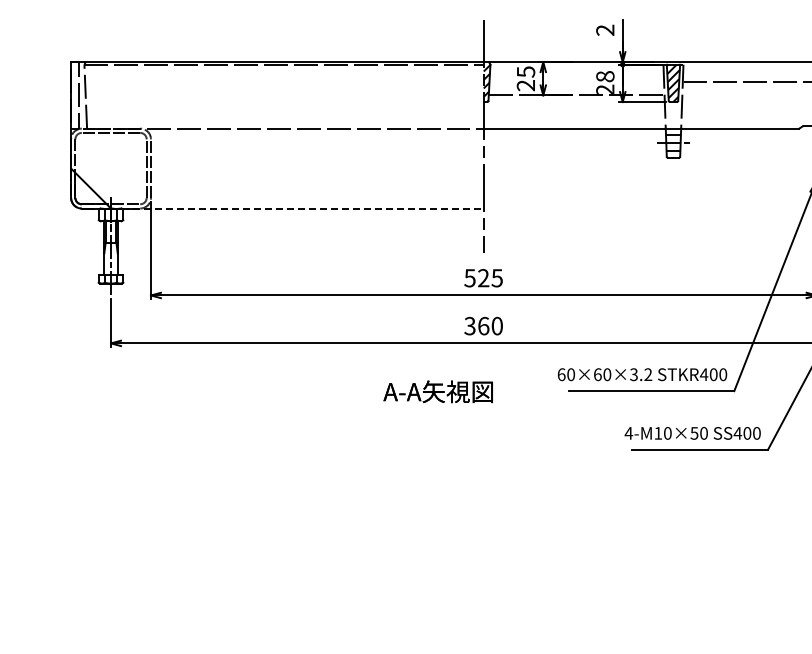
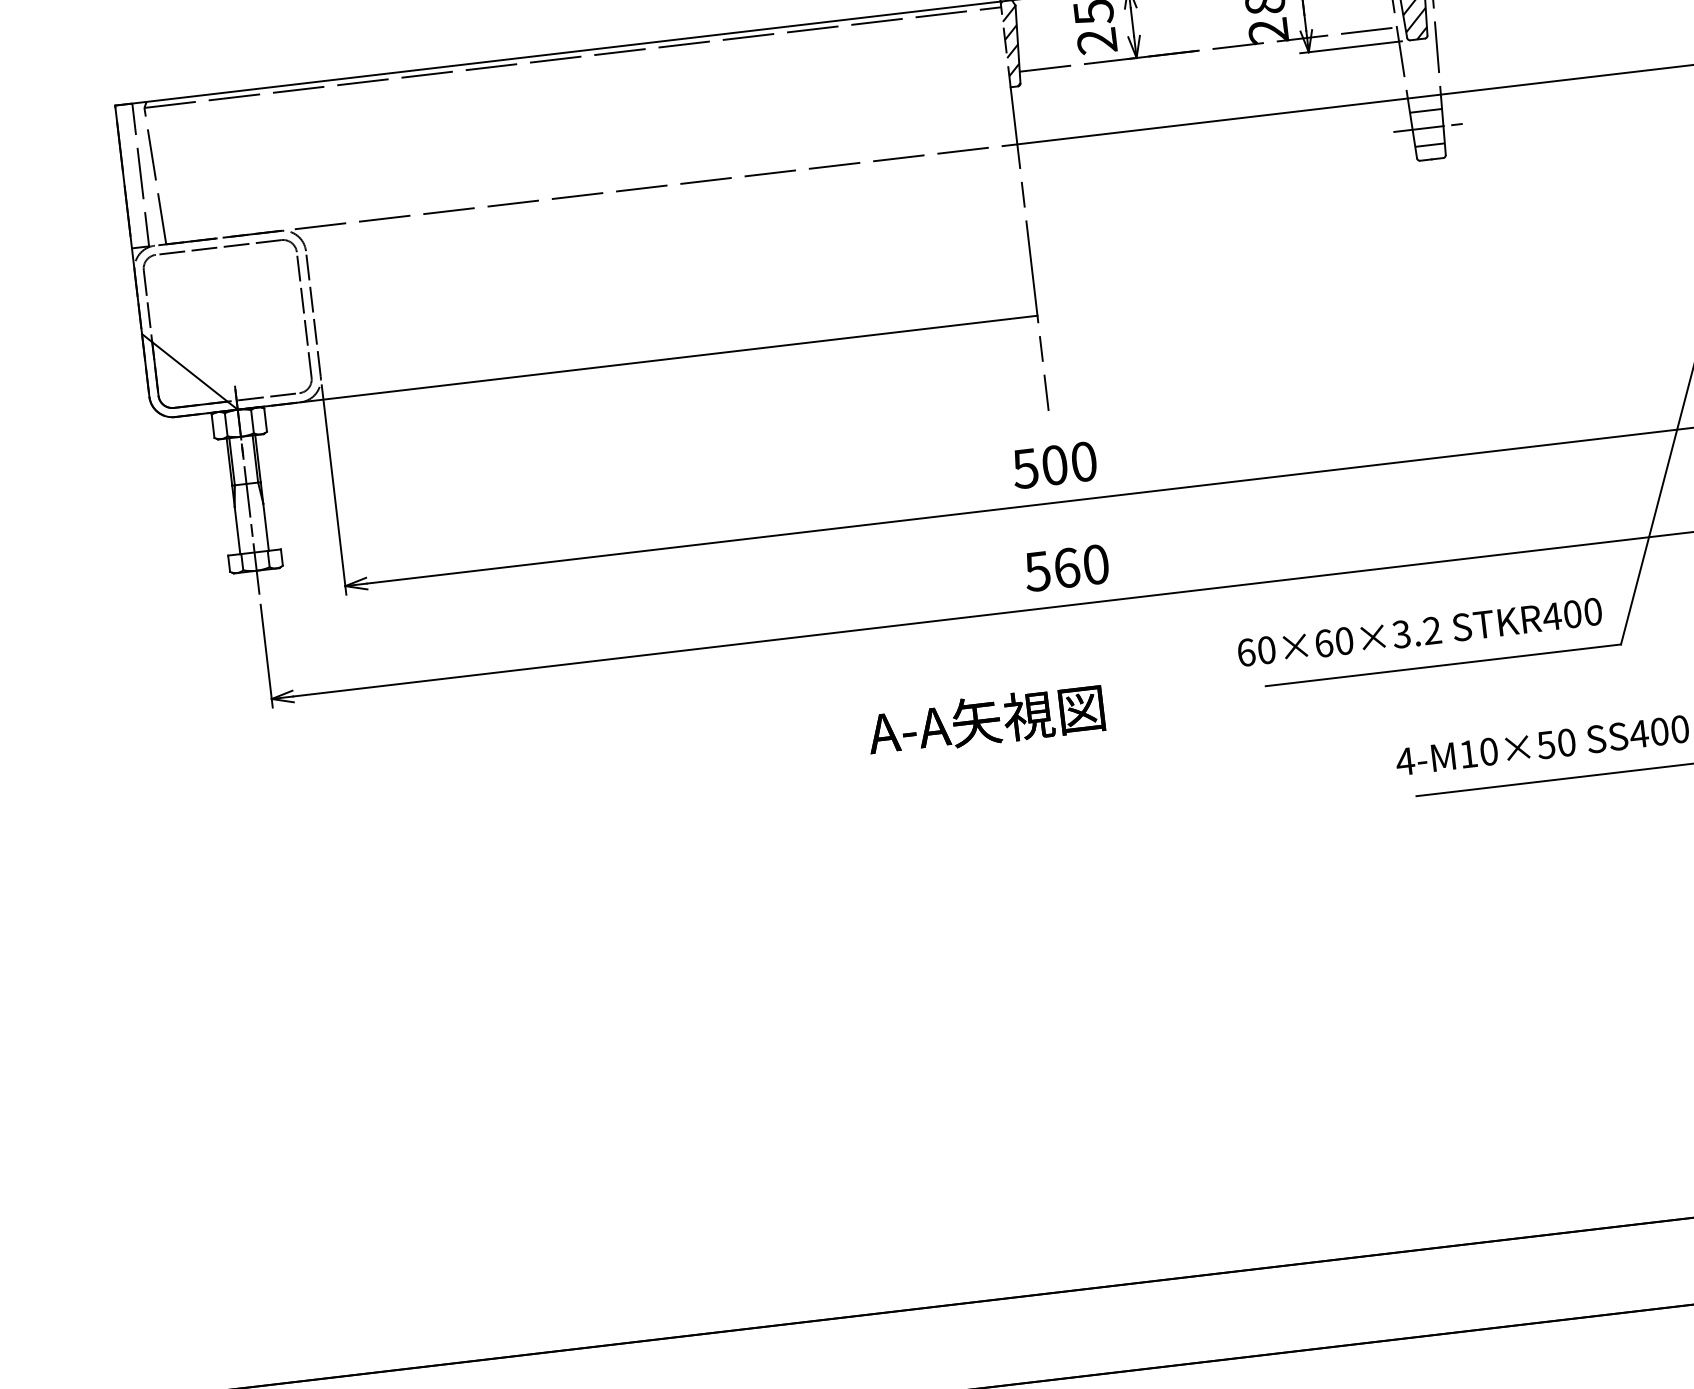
line: (297, 208) -> (637, 362), dashed -> solid
text: (490, 278) -> (1069, 464), 525 -> 500
text: (470, 325) -> (1038, 570), 360 -> 560

